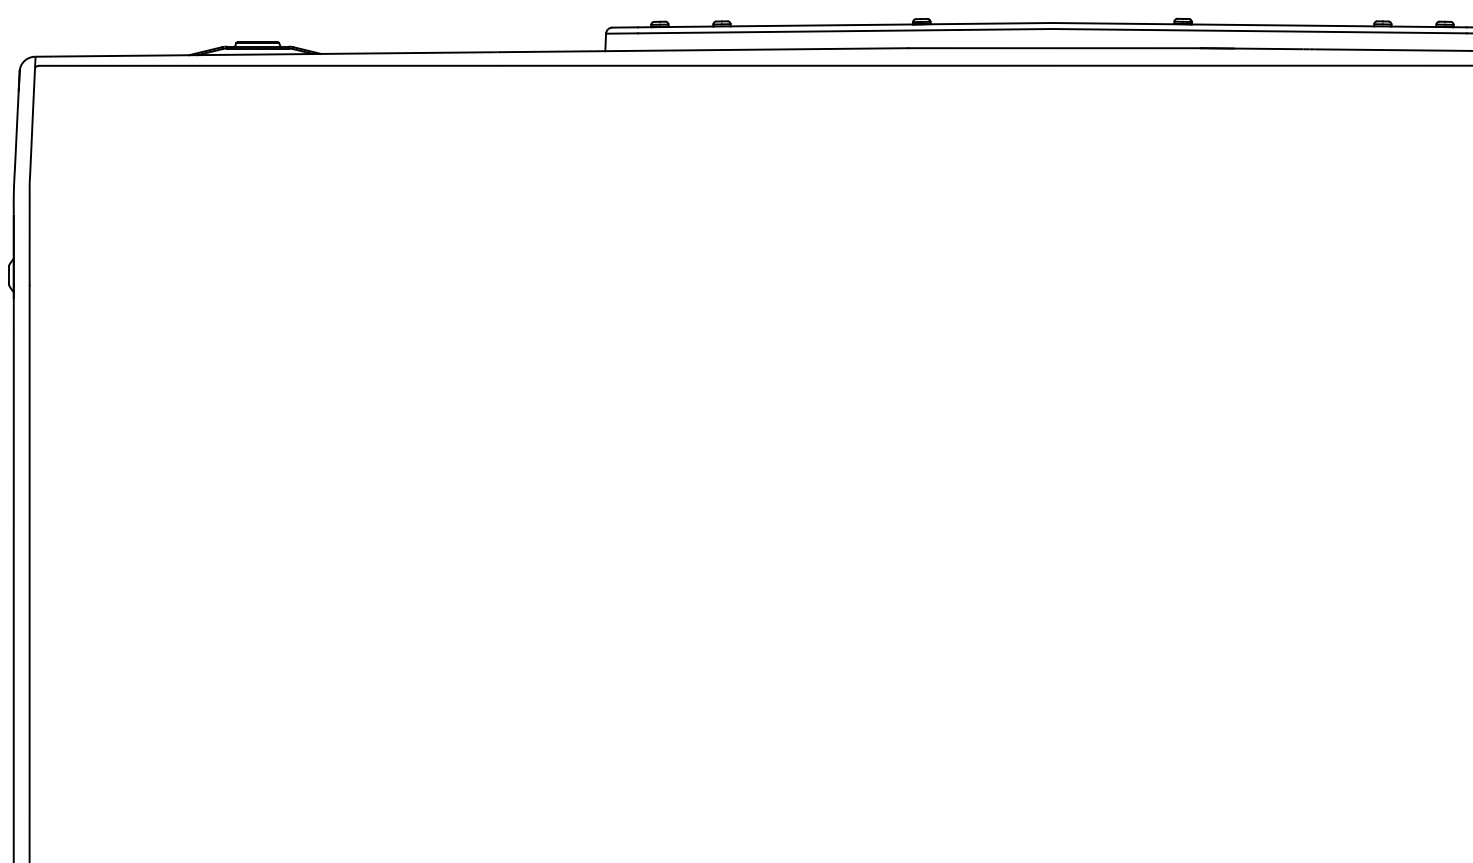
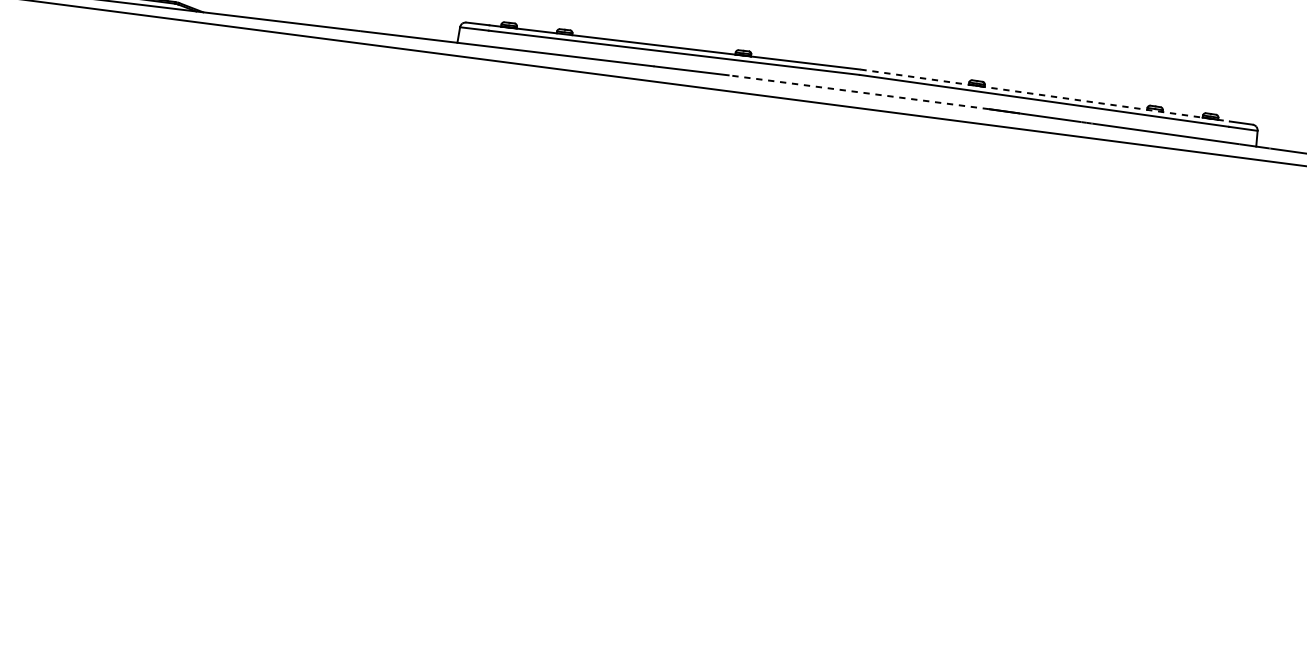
line: (1260, 25) -> (1045, 95), solid -> dashed
line: (1054, 48) -> (859, 92), solid -> dashed

